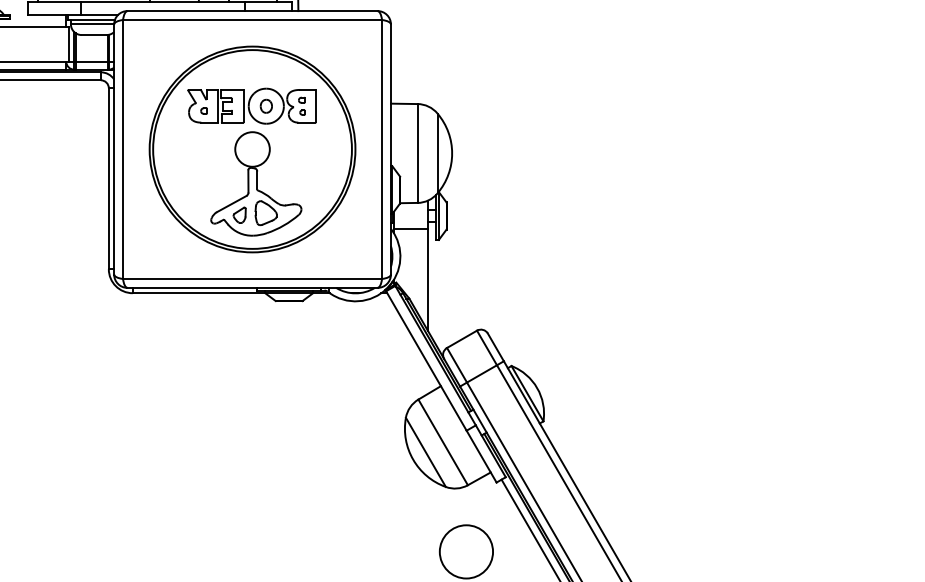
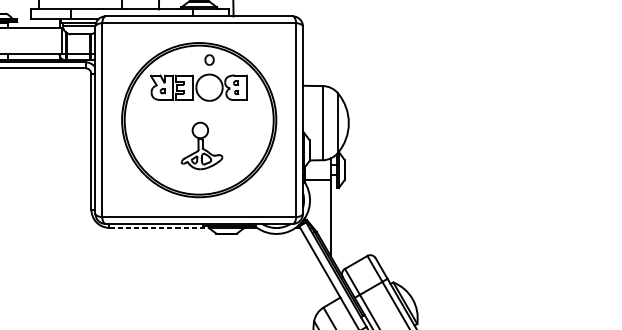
part: (265, 105) -> (208, 59), moved
part: (256, 183) -> (202, 145), size x0.6
line: (199, 293) -> (159, 228), solid -> dashed

